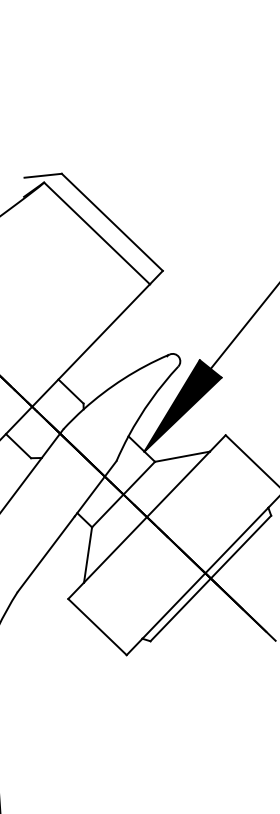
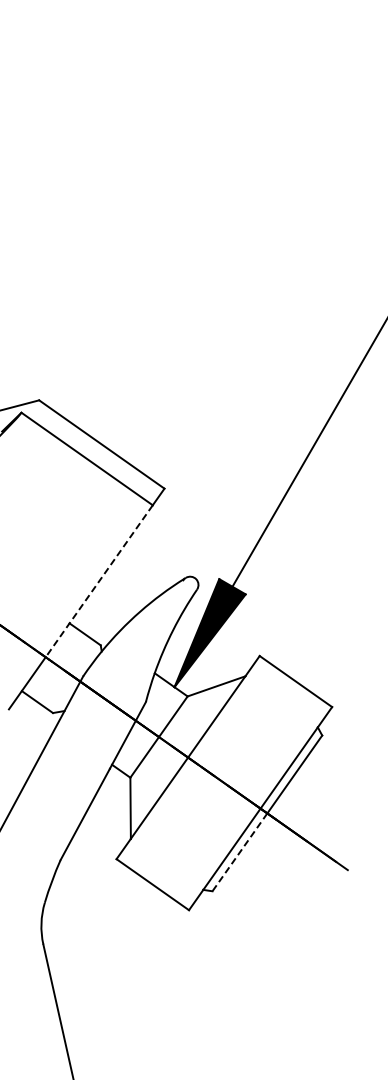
line: (91, 345) -> (99, 581), solid -> dashed
line: (180, 609) -> (239, 852), solid -> dashed

